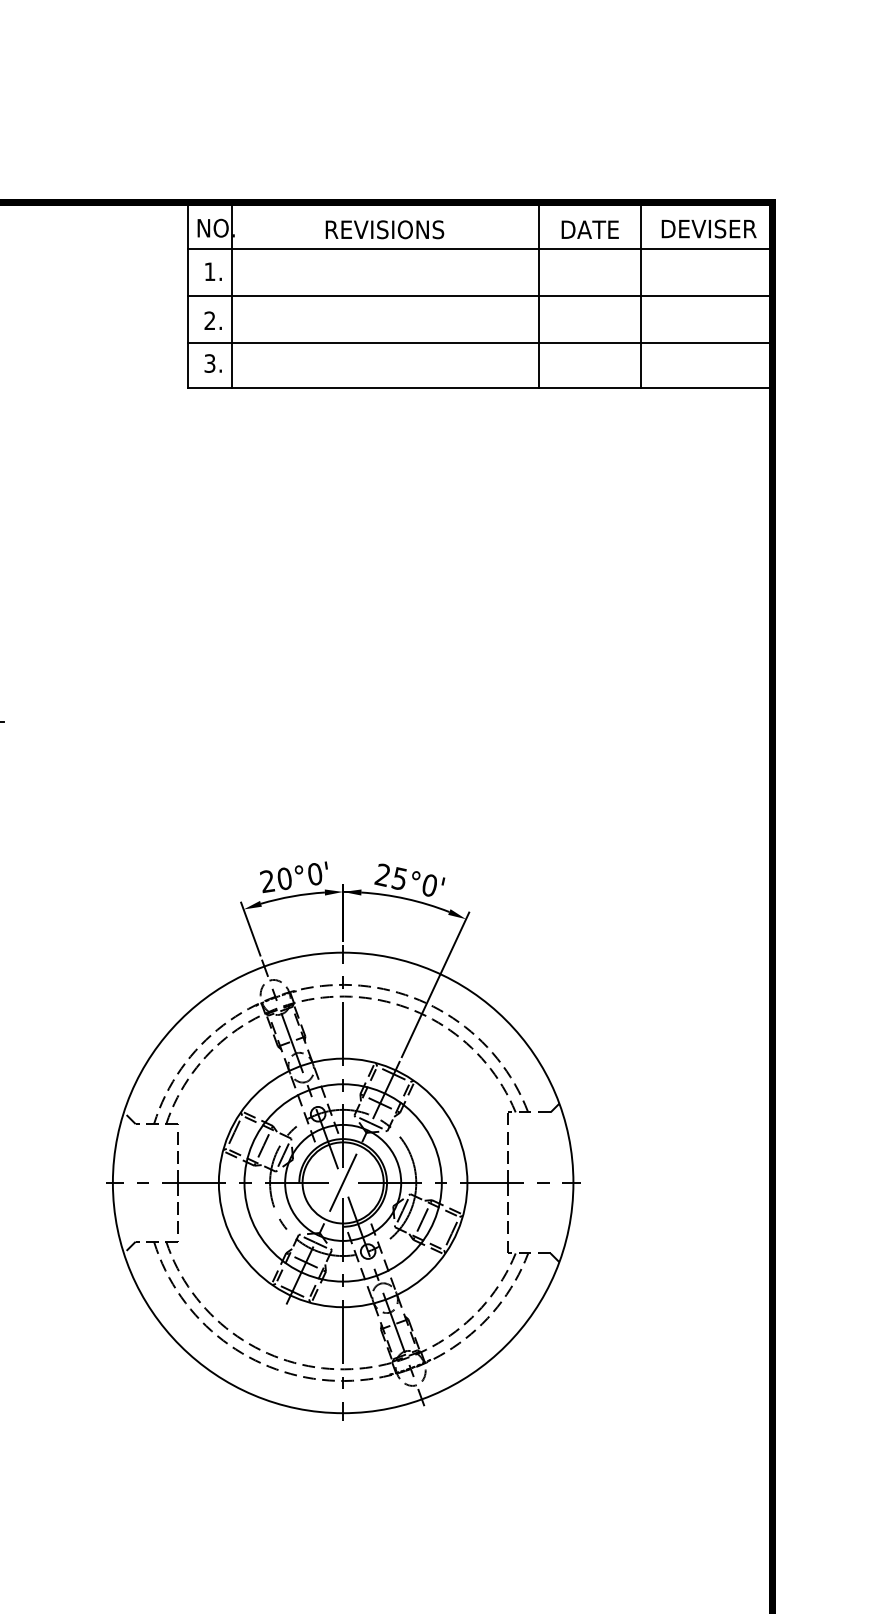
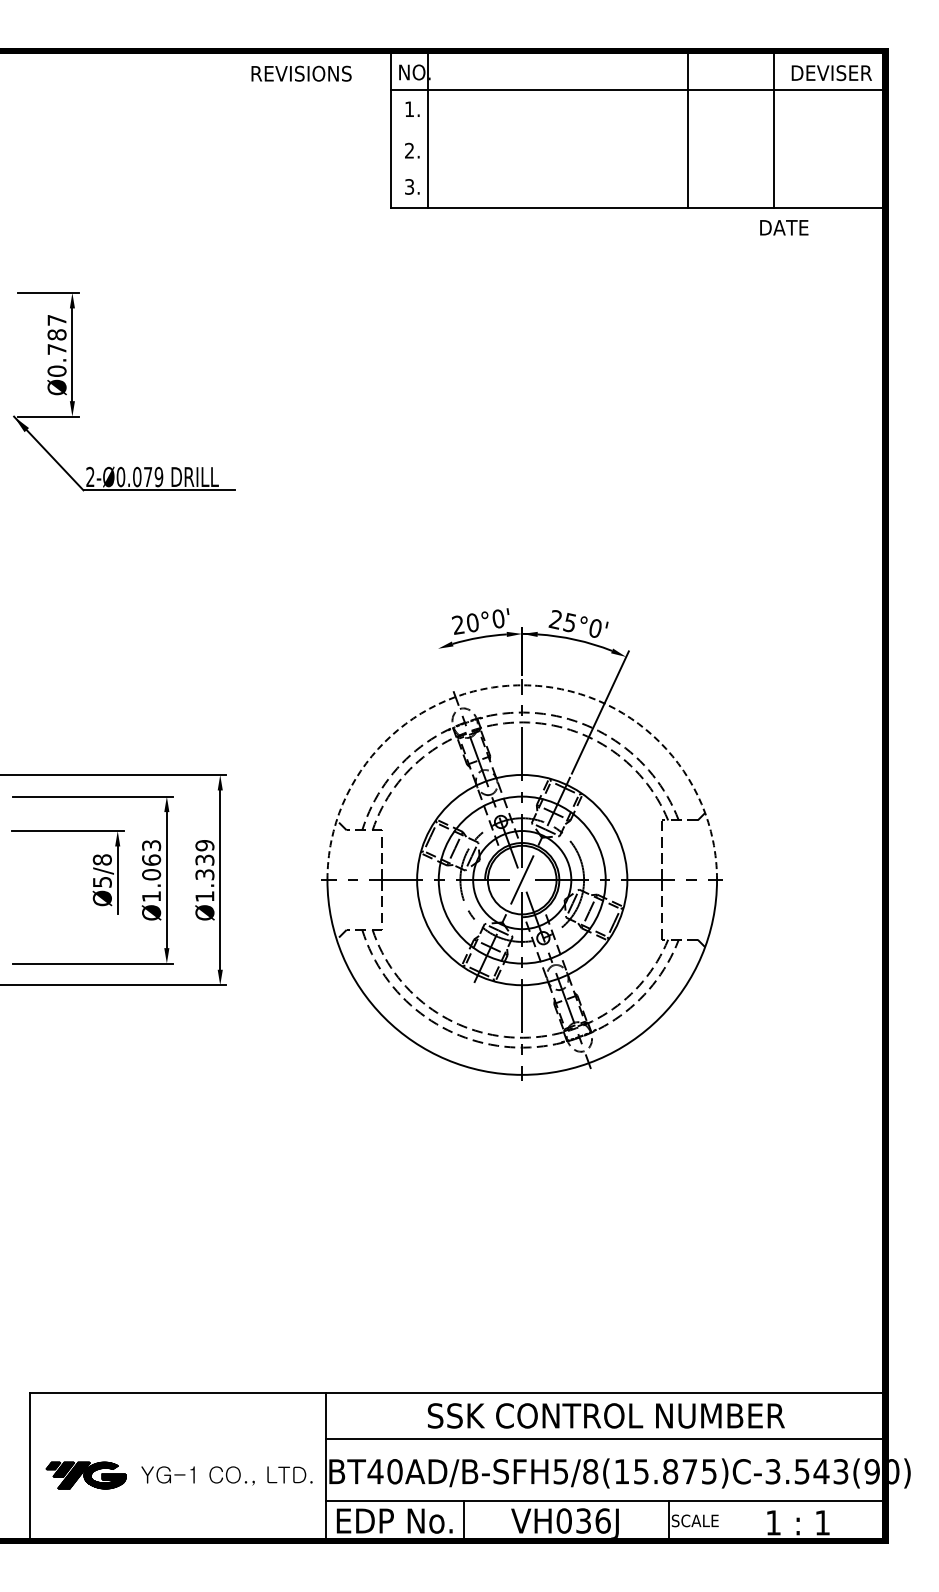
text: (384, 229) -> (301, 73), moved
text: (590, 229) -> (784, 227), moved
line: (479, 296) -> (637, 130), removed
line: (479, 342) -> (637, 169), removed
line: (250, 928) -> (443, 664), removed
arc: (343, 952) -> (522, 685), solid -> dashed

